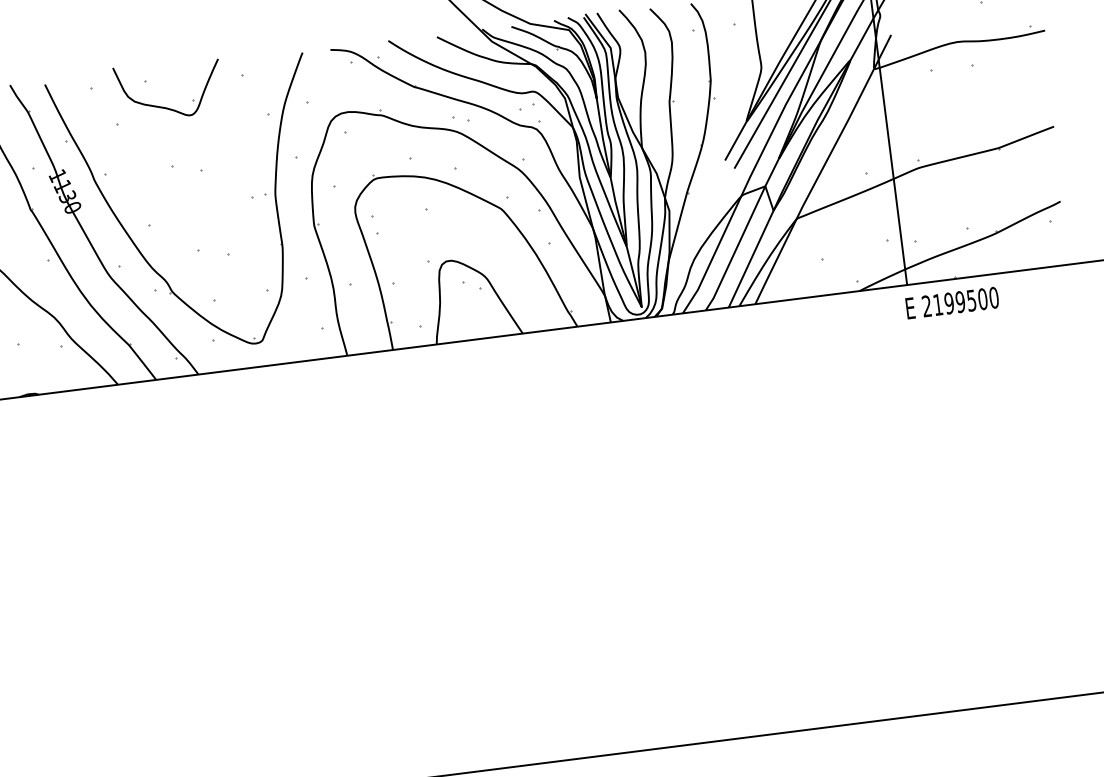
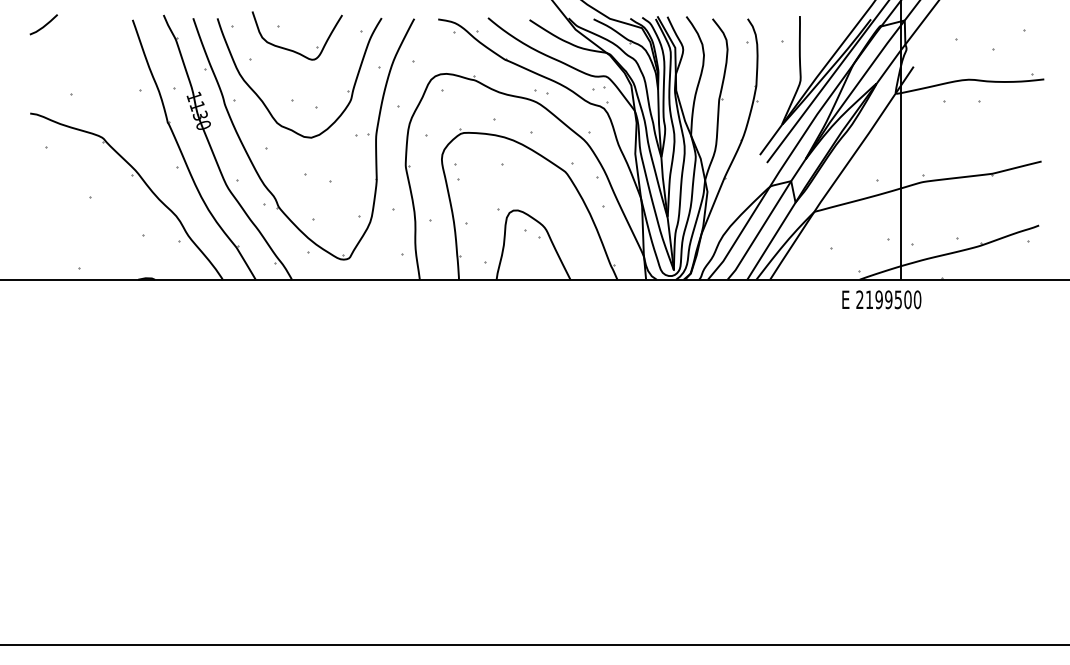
part: (140, 172) -> (264, 102), added
text: (951, 302) -> (881, 299), moved

